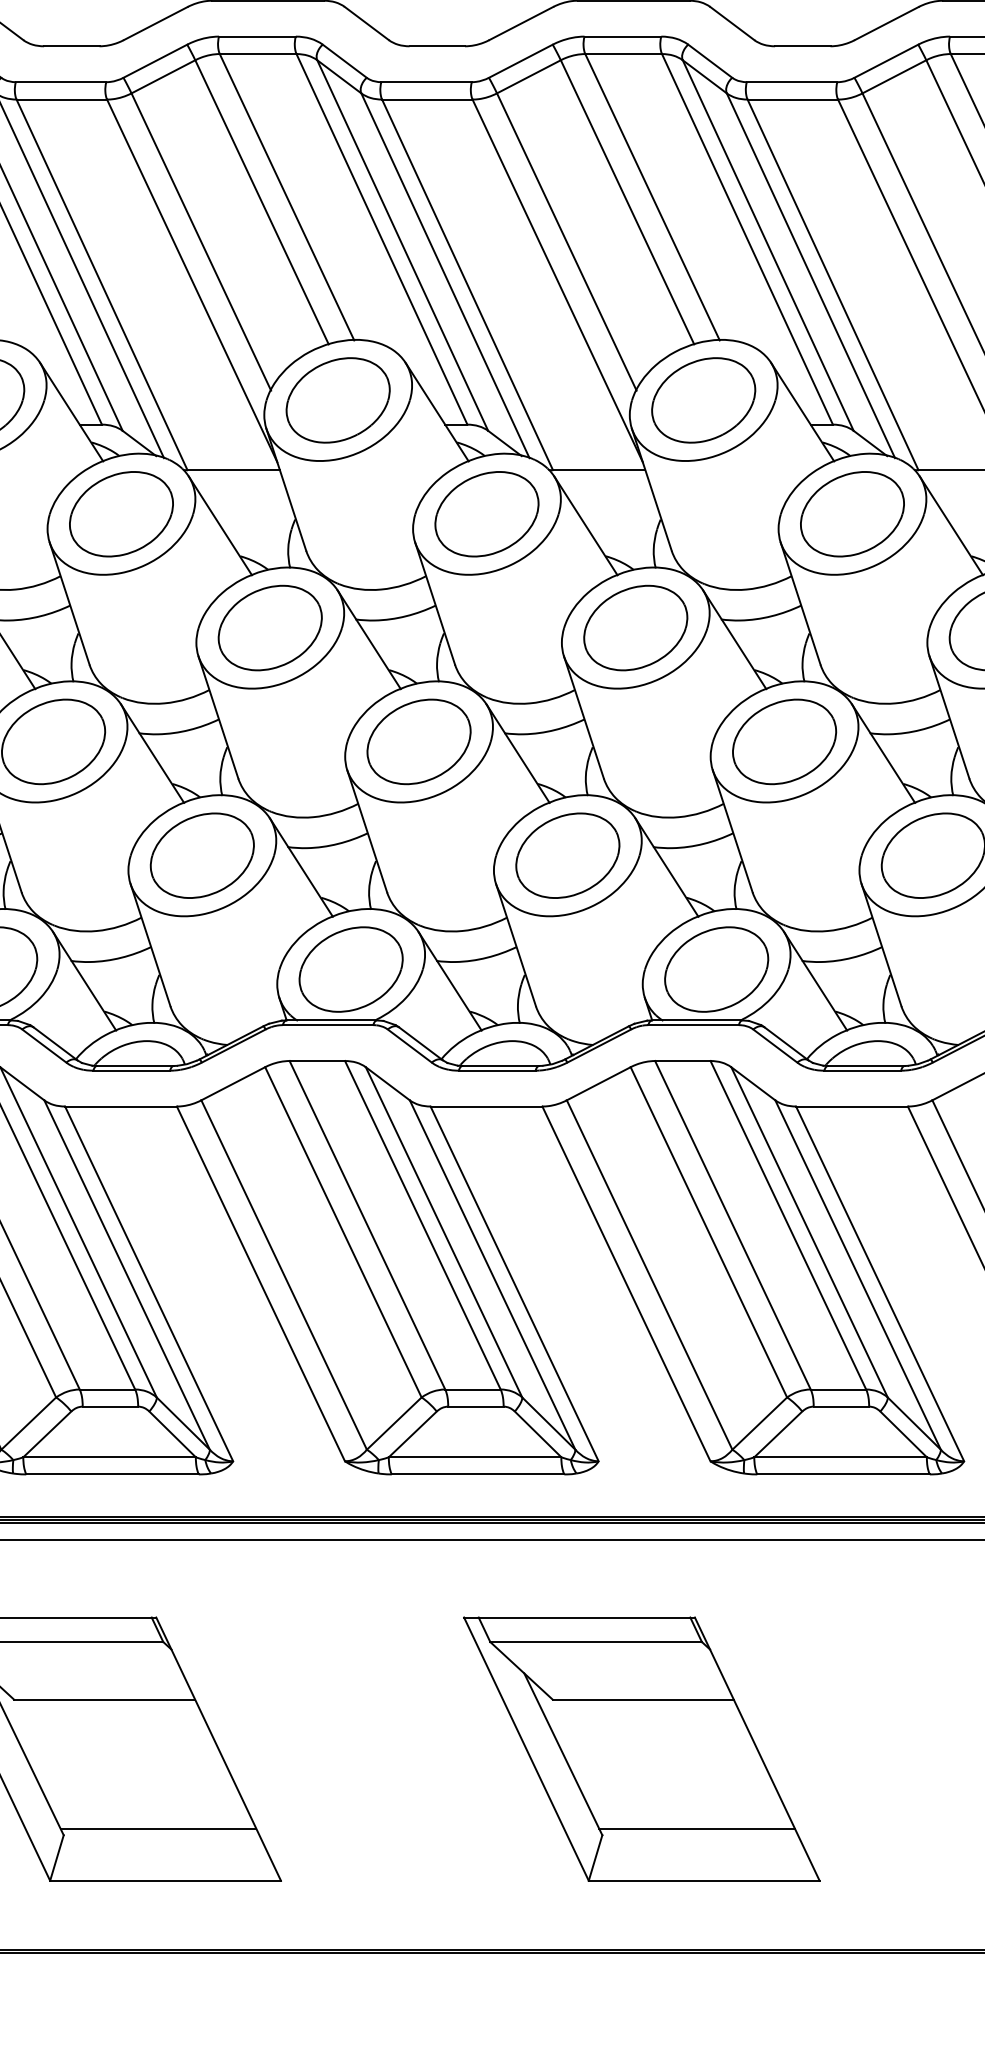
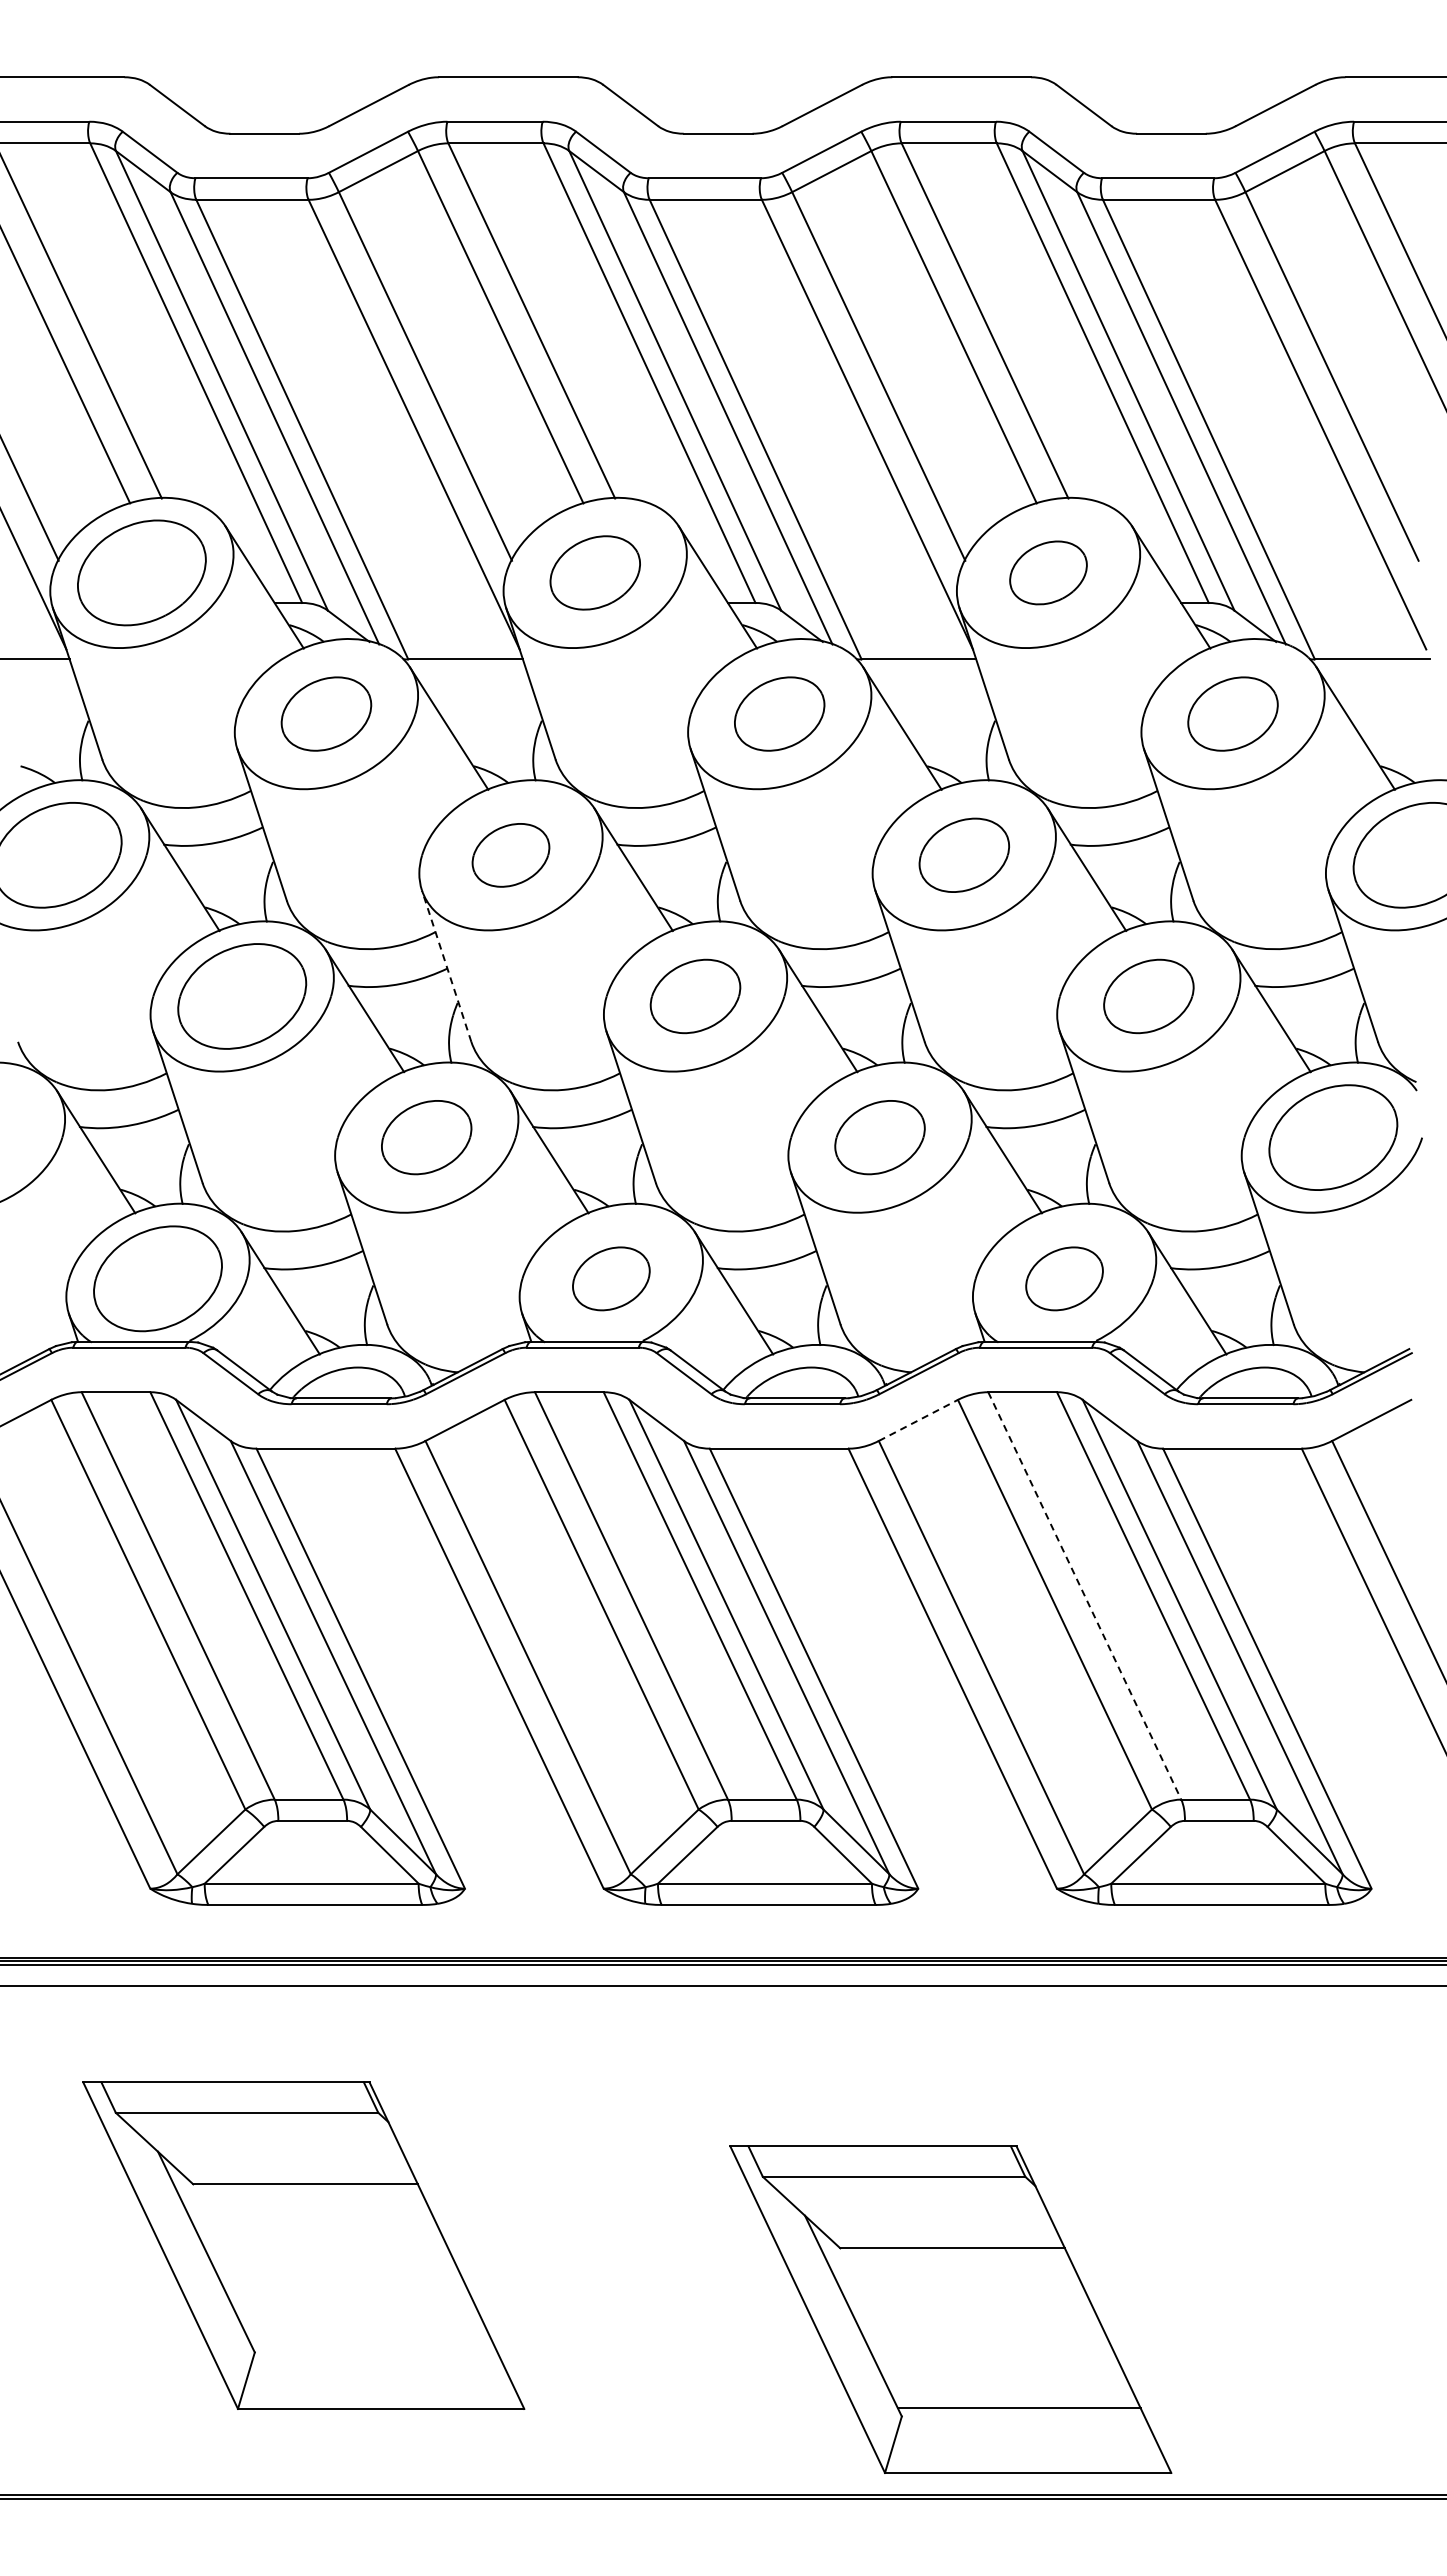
part: (338, 400) -> (595, 572), size x0.7
part: (703, 400) -> (1048, 572), size x0.6
part: (121, 513) -> (326, 713), size x0.7
part: (486, 513) -> (779, 713), size x0.7
part: (852, 513) -> (1232, 713), size x0.7
part: (269, 628) -> (510, 855), size x0.6
part: (635, 628) -> (964, 855), size x0.7
line: (218, 717) -> (446, 966), solid -> dashed
part: (419, 741) -> (695, 996), size x0.7
part: (784, 741) -> (1148, 996), size x0.7
part: (202, 855) -> (426, 1137), size x0.7
part: (567, 855) -> (879, 1137), size x0.7
part: (351, 969) -> (611, 1278), size x0.6
part: (716, 969) -> (1064, 1278), size x0.6
line: (598, 1083) -> (918, 1420), solid -> dashed
line: (733, 1225) -> (1085, 1596), solid -> dashed
part: (641, 1749) -> (950, 2309), moved
line: (157, 1828) -> (371, 2344), removed

